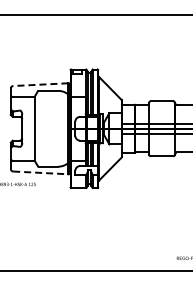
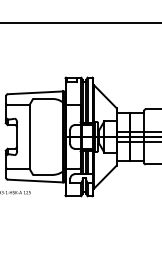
line: (40, 84) -> (35, 92), dashed -> solid
line: (40, 172) -> (35, 180), dashed -> solid

